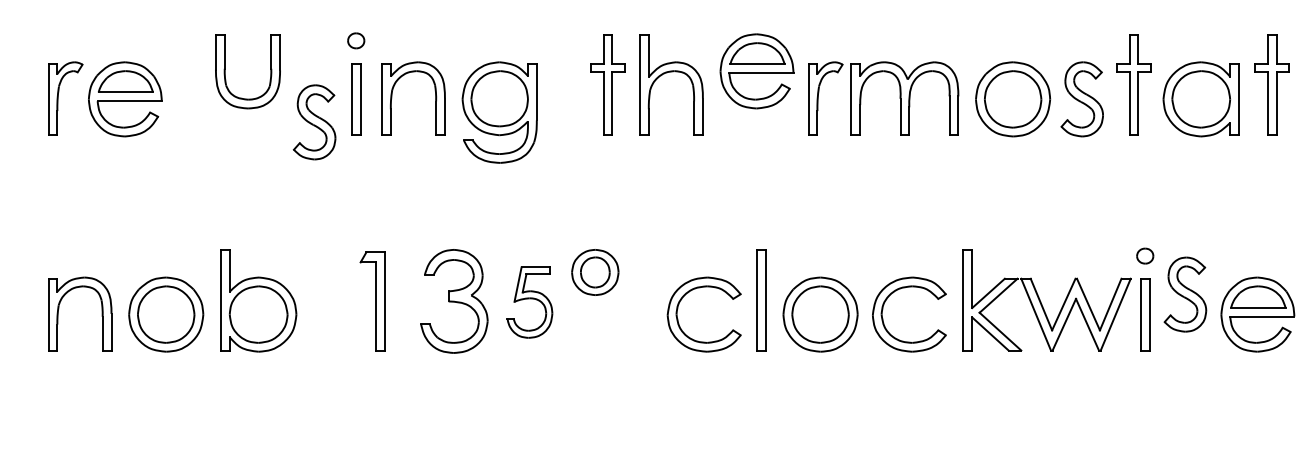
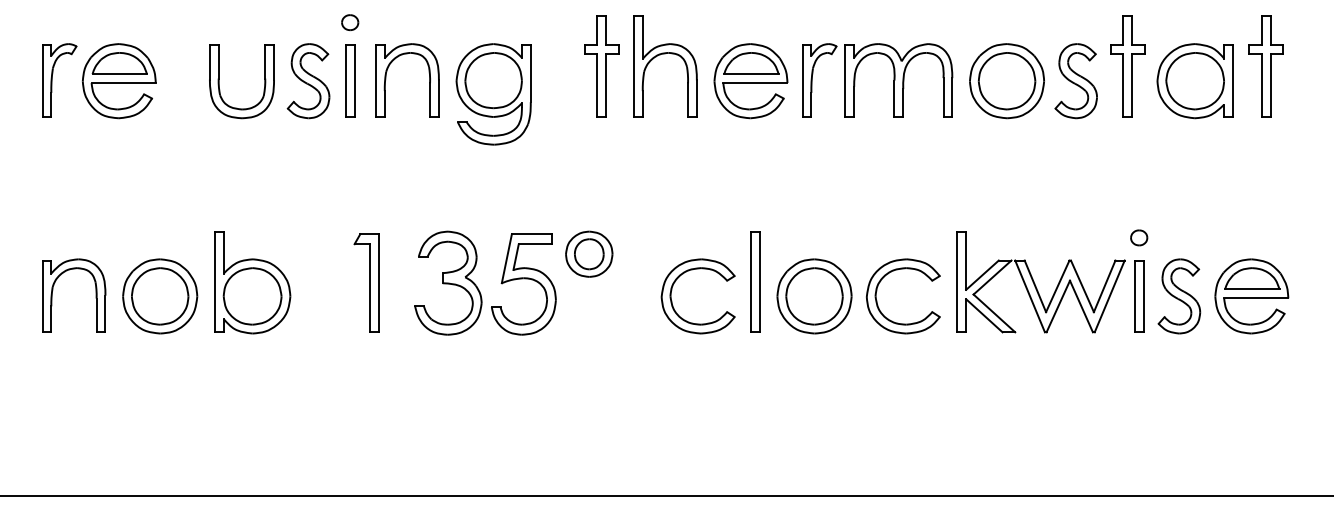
part: (225, 71) -> (219, 81), moved
part: (756, 71) -> (750, 81), moved
part: (314, 122) -> (308, 81), moved
part: (1185, 294) -> (1179, 296), moved
part: (529, 302) -> (523, 284), size x1.43

